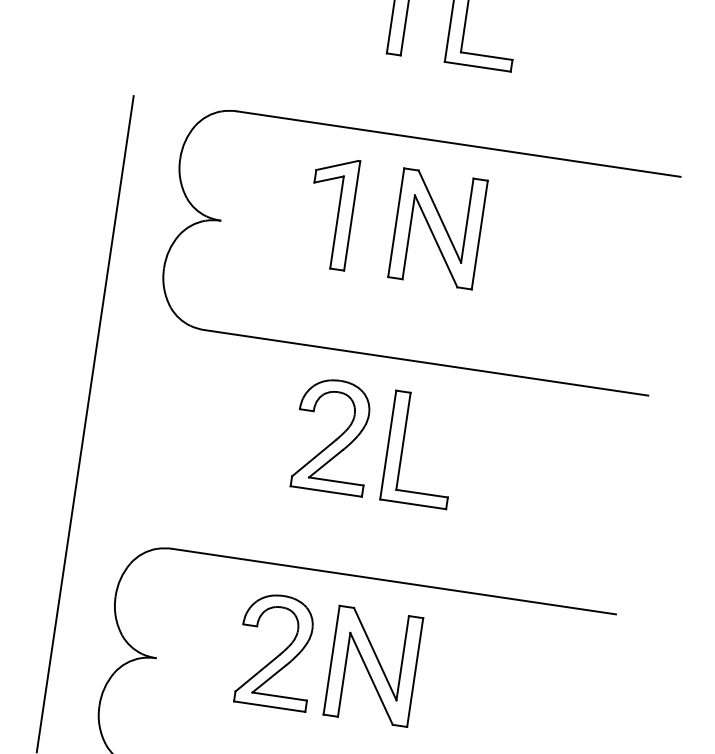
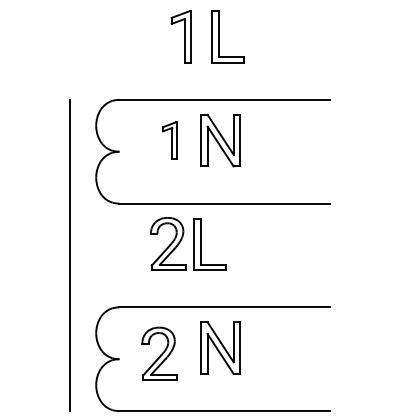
part: (330, 210) -> (169, 139), size x0.7
part: (376, 441) -> (188, 243), moved
part: (276, 650) -> (159, 353), moved

